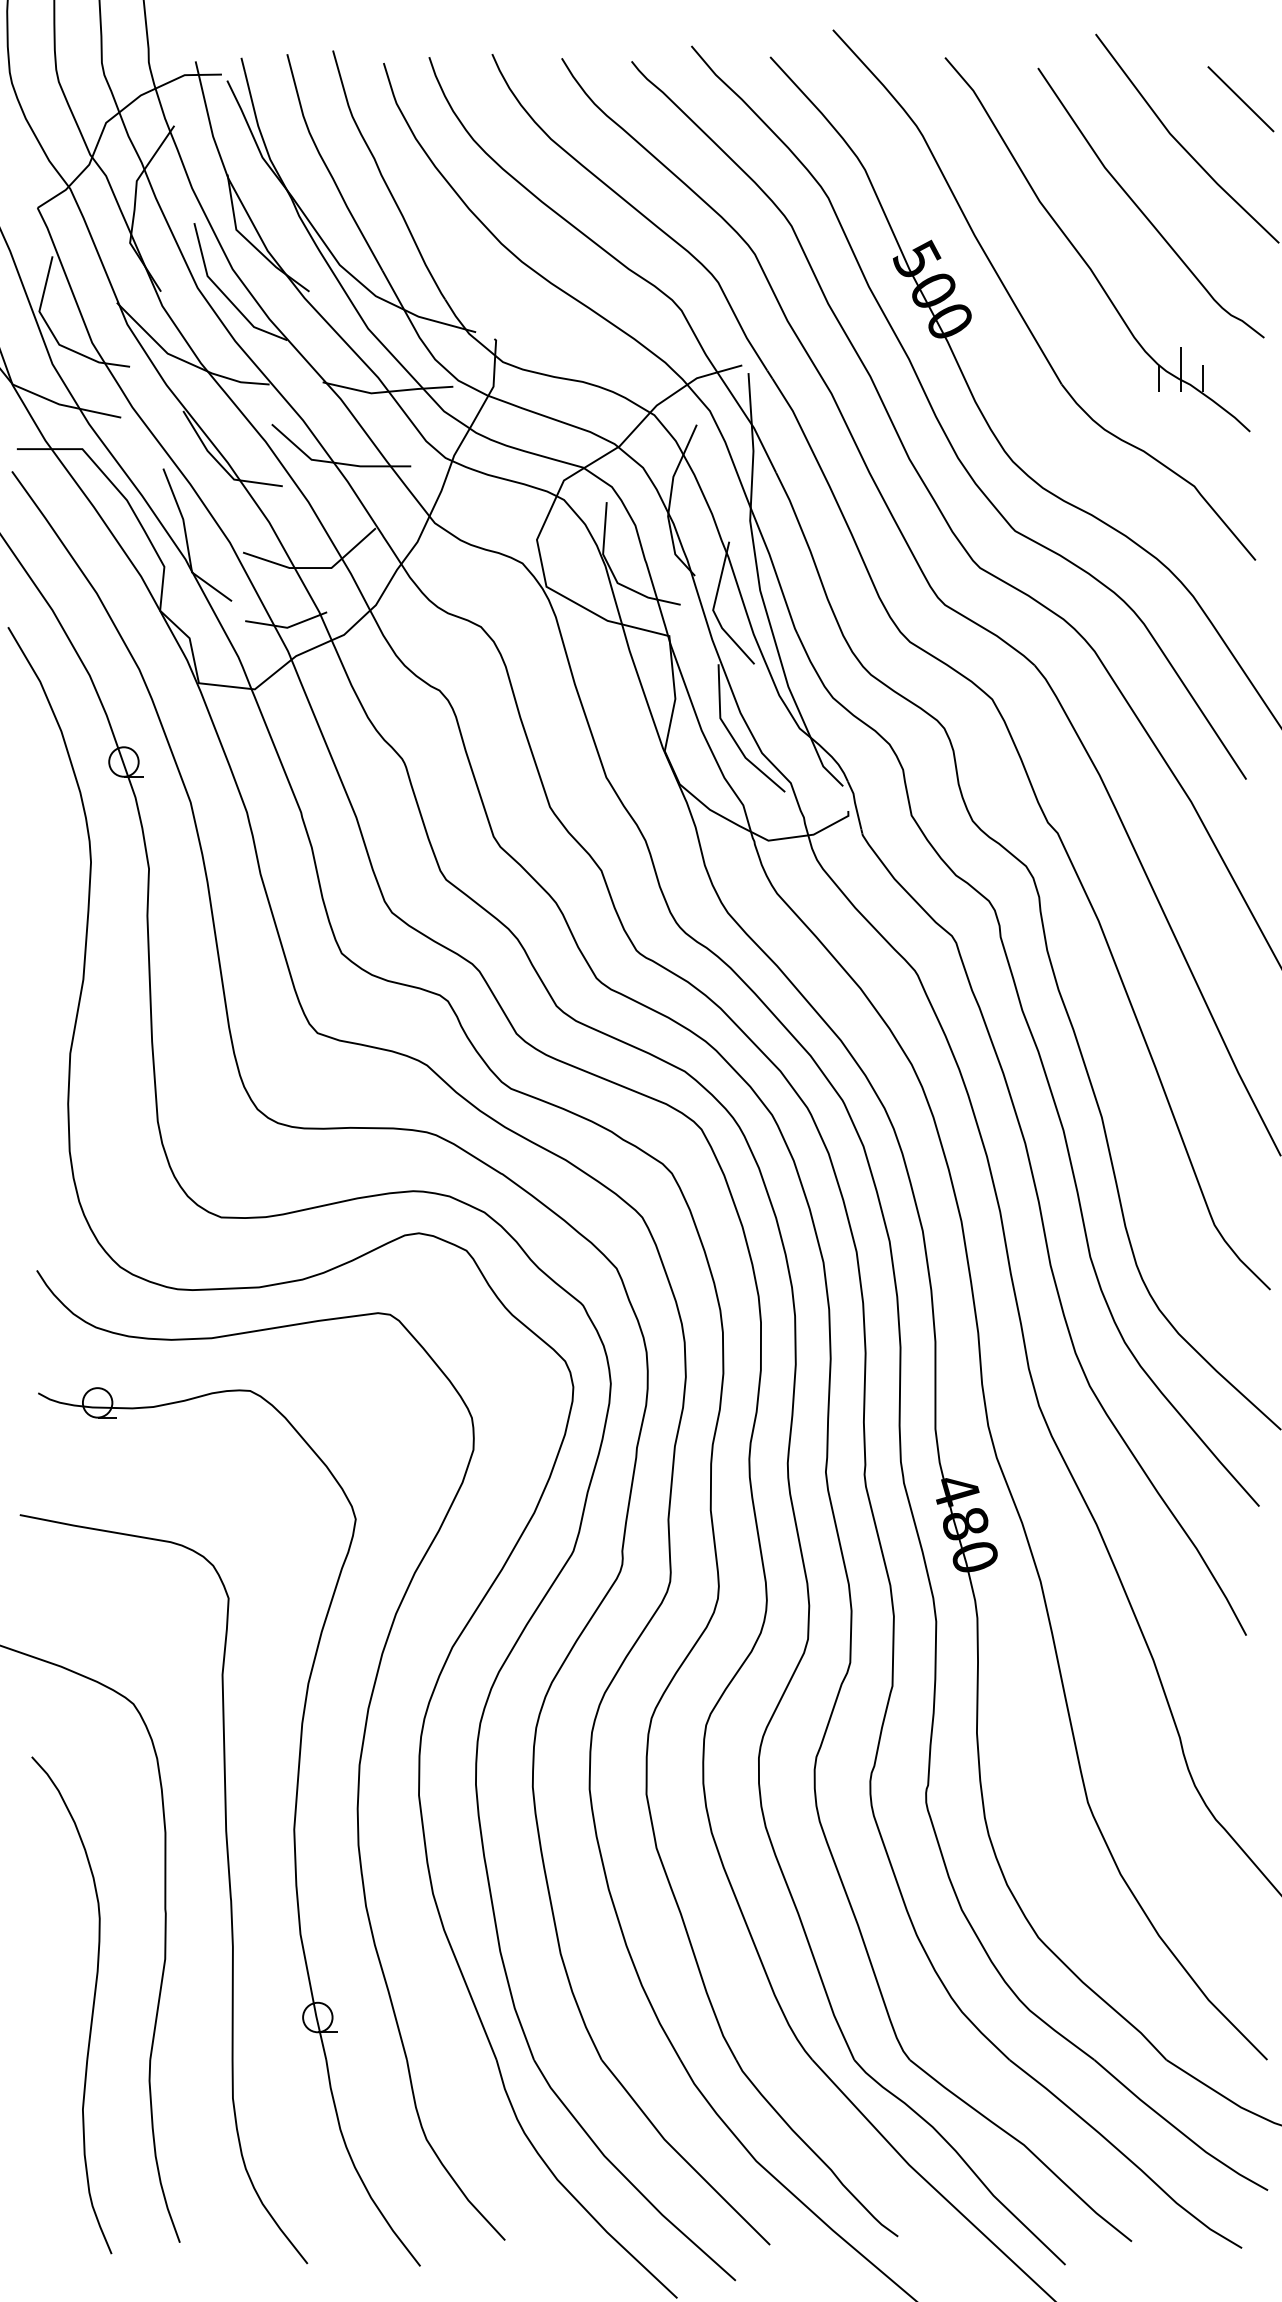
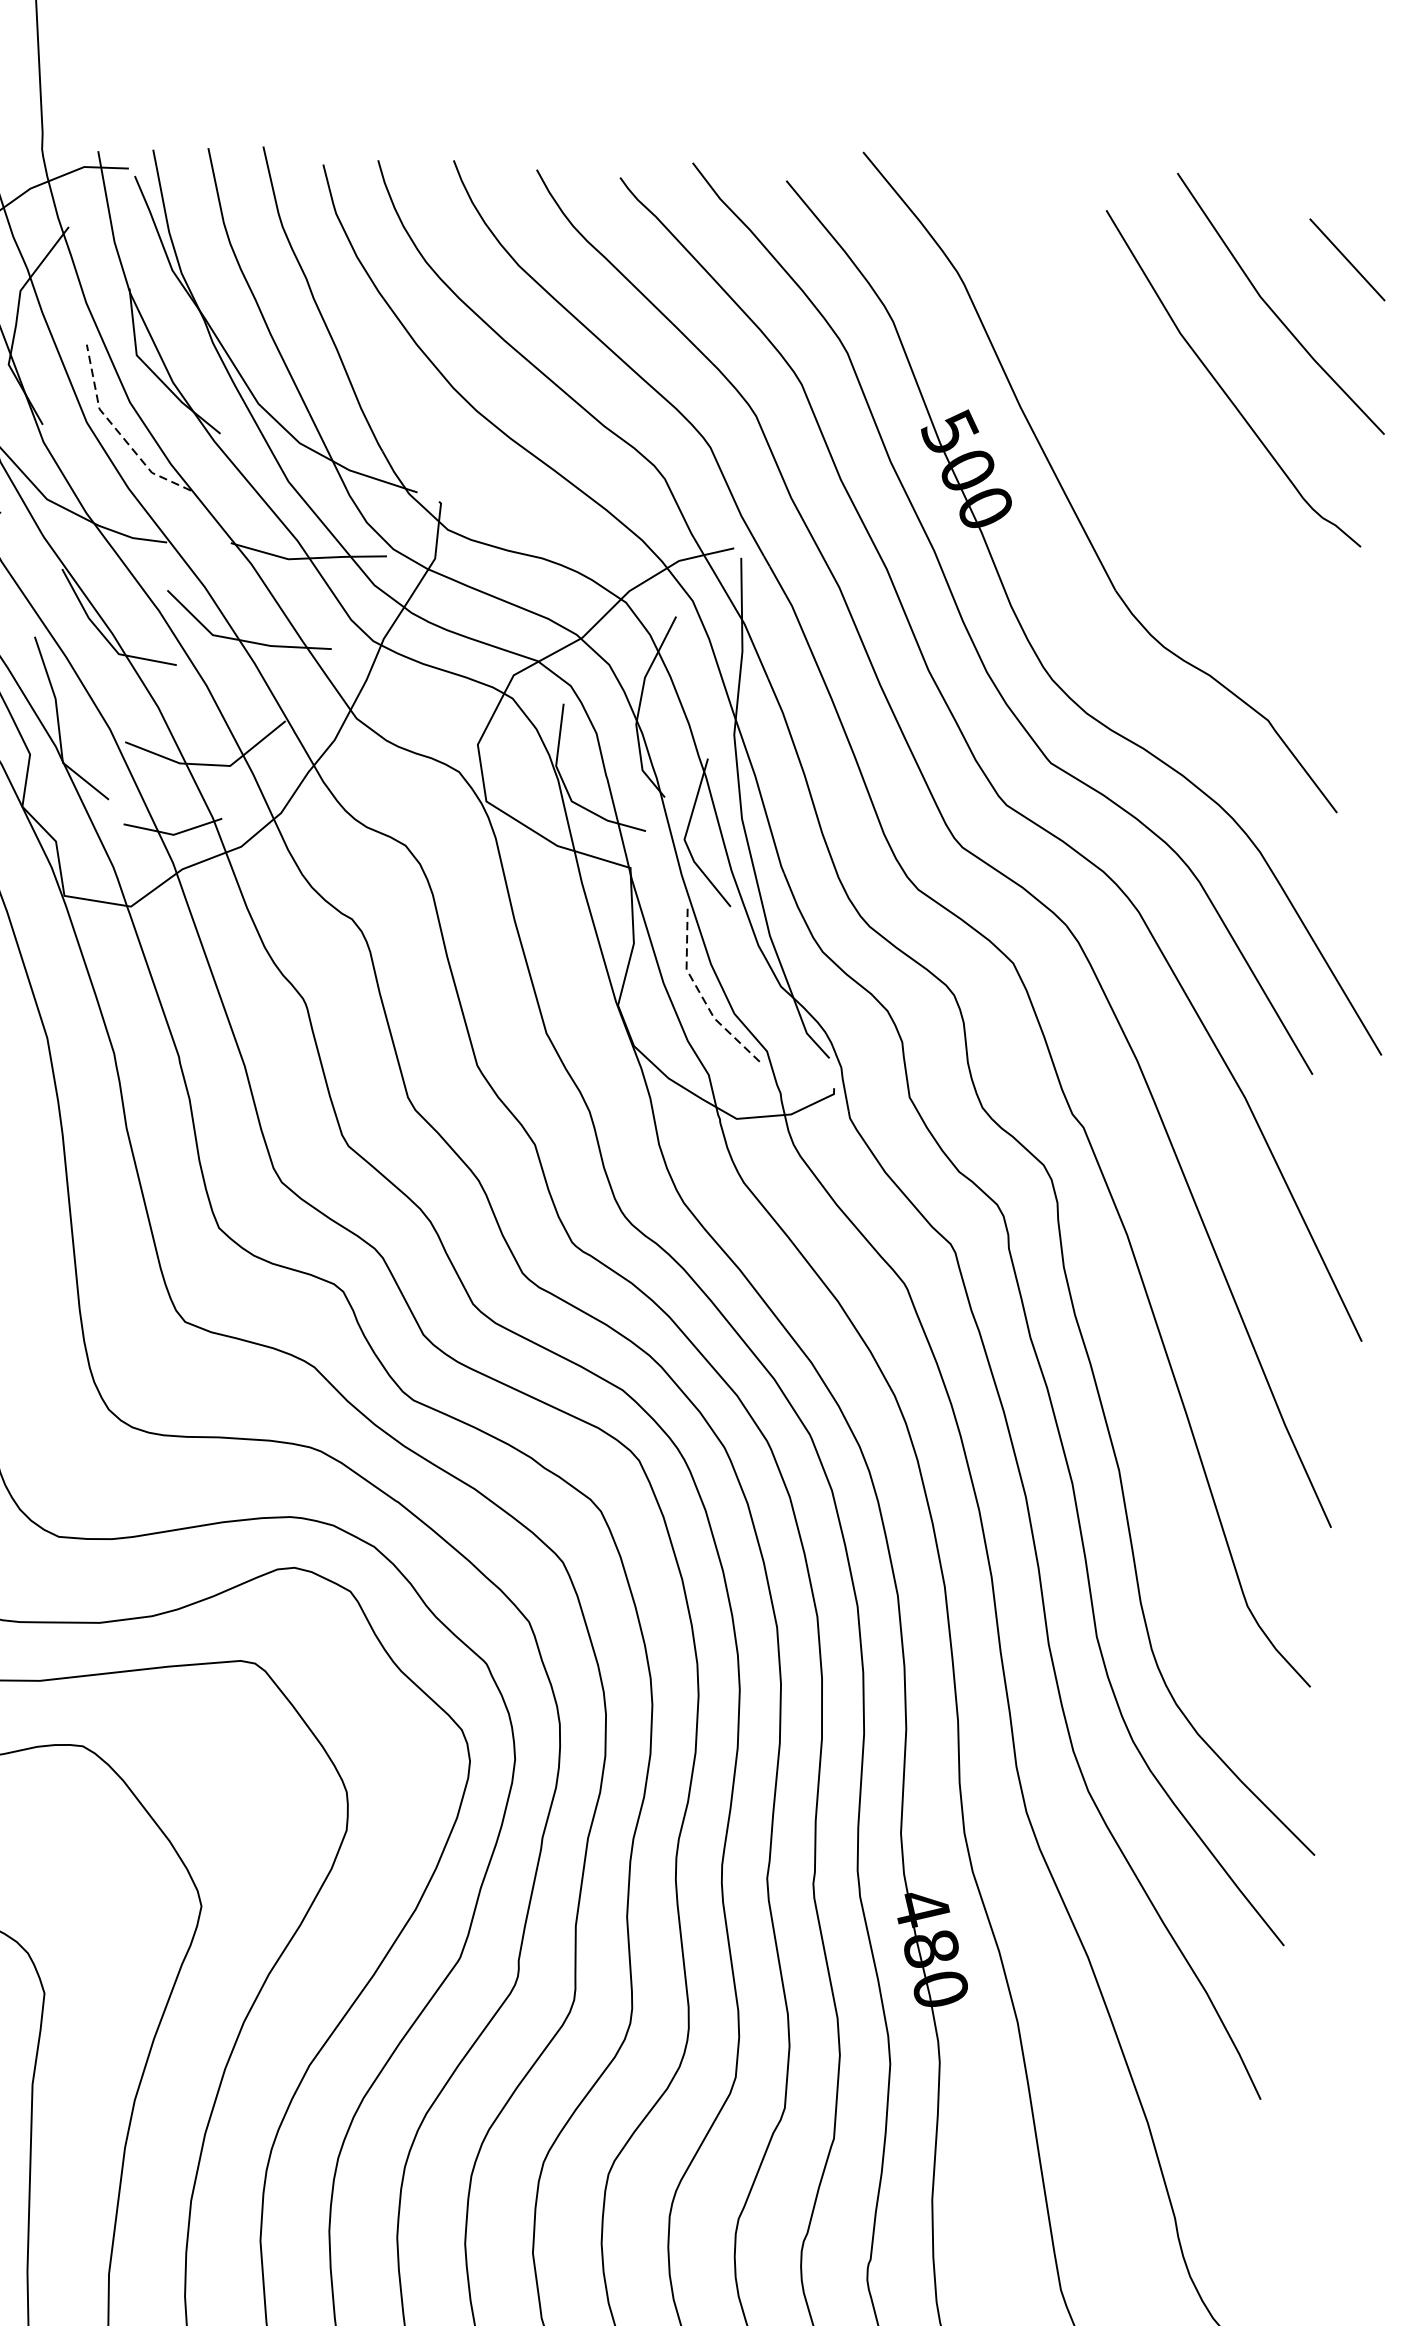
part: (1082, 256) -> (1148, 438), removed
line: (224, 294) -> (118, 432), solid -> dashed
line: (732, 736) -> (700, 992), solid -> dashed

